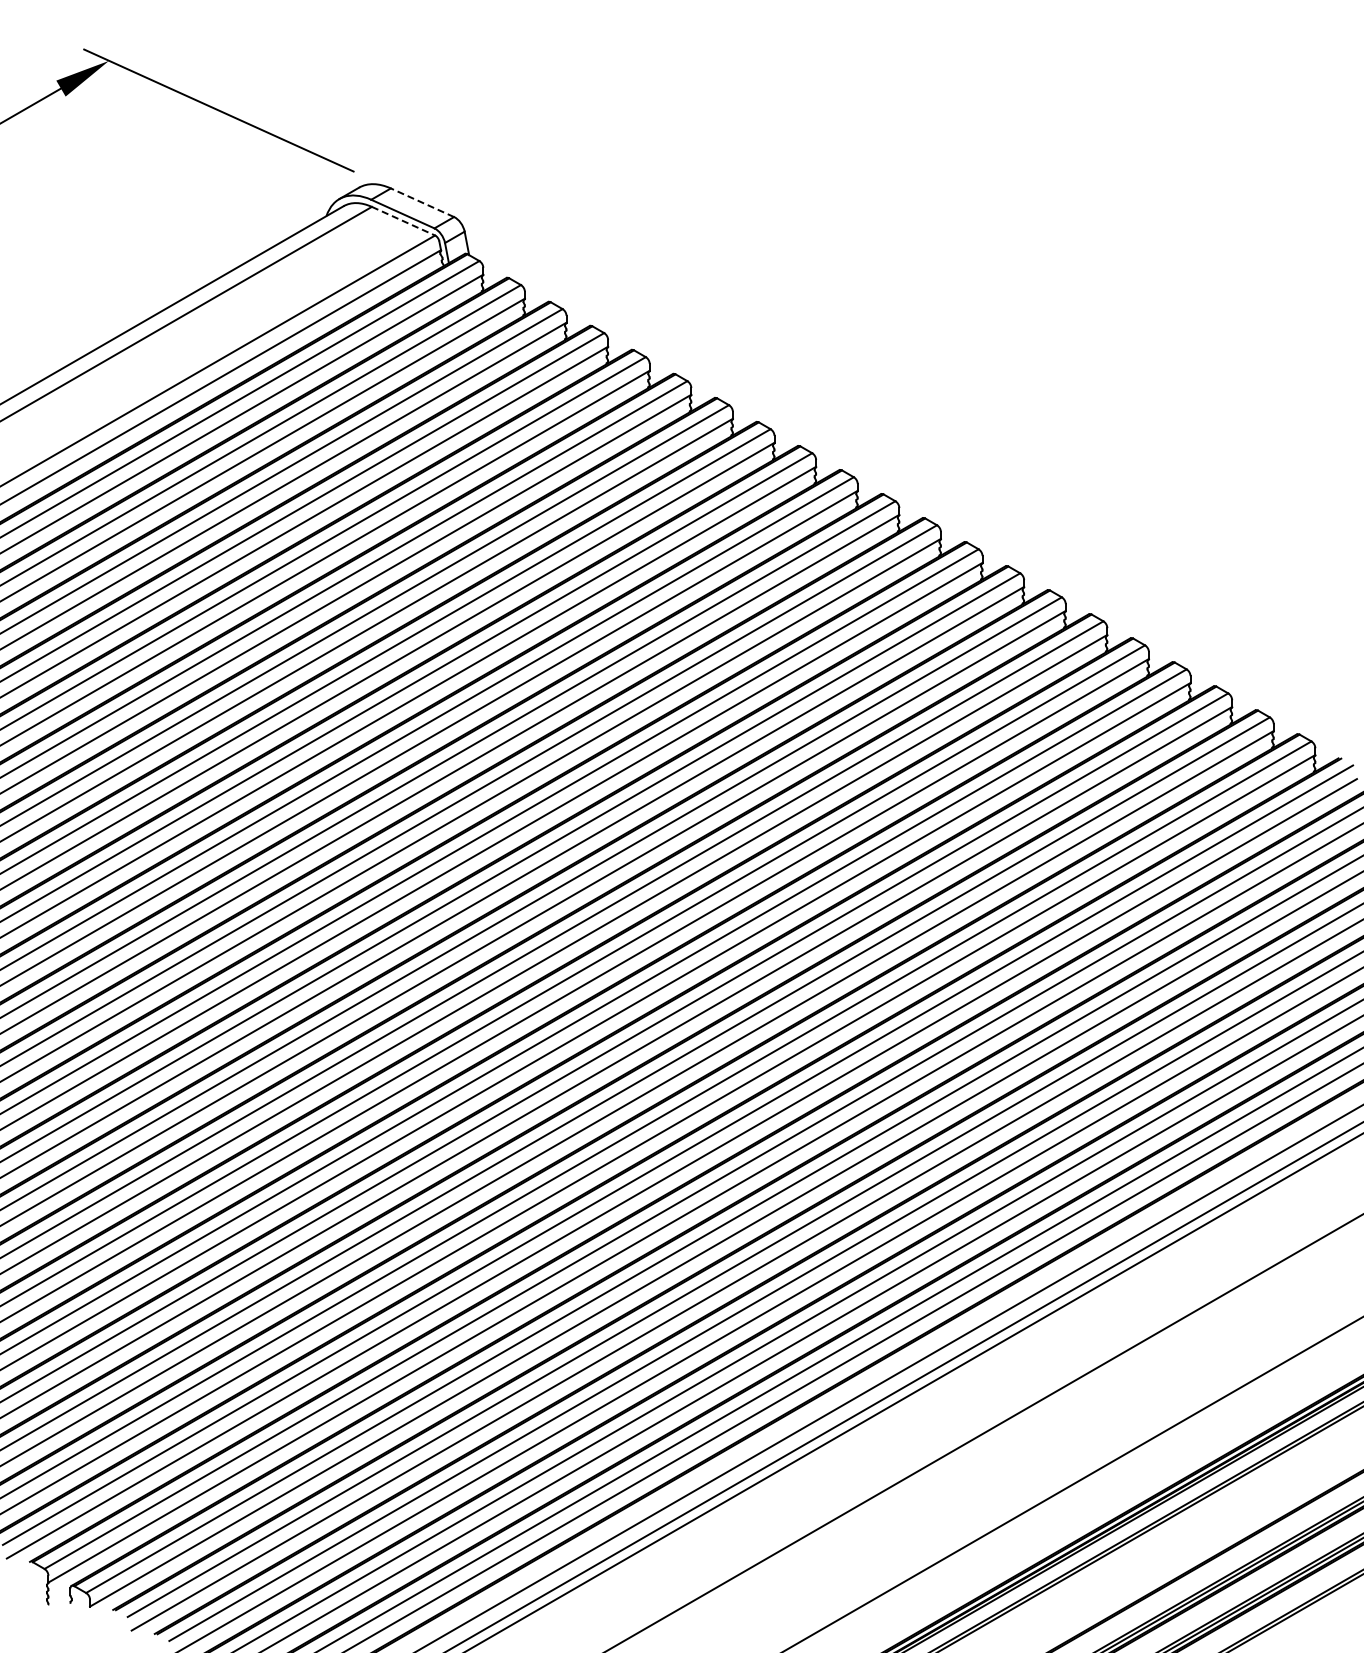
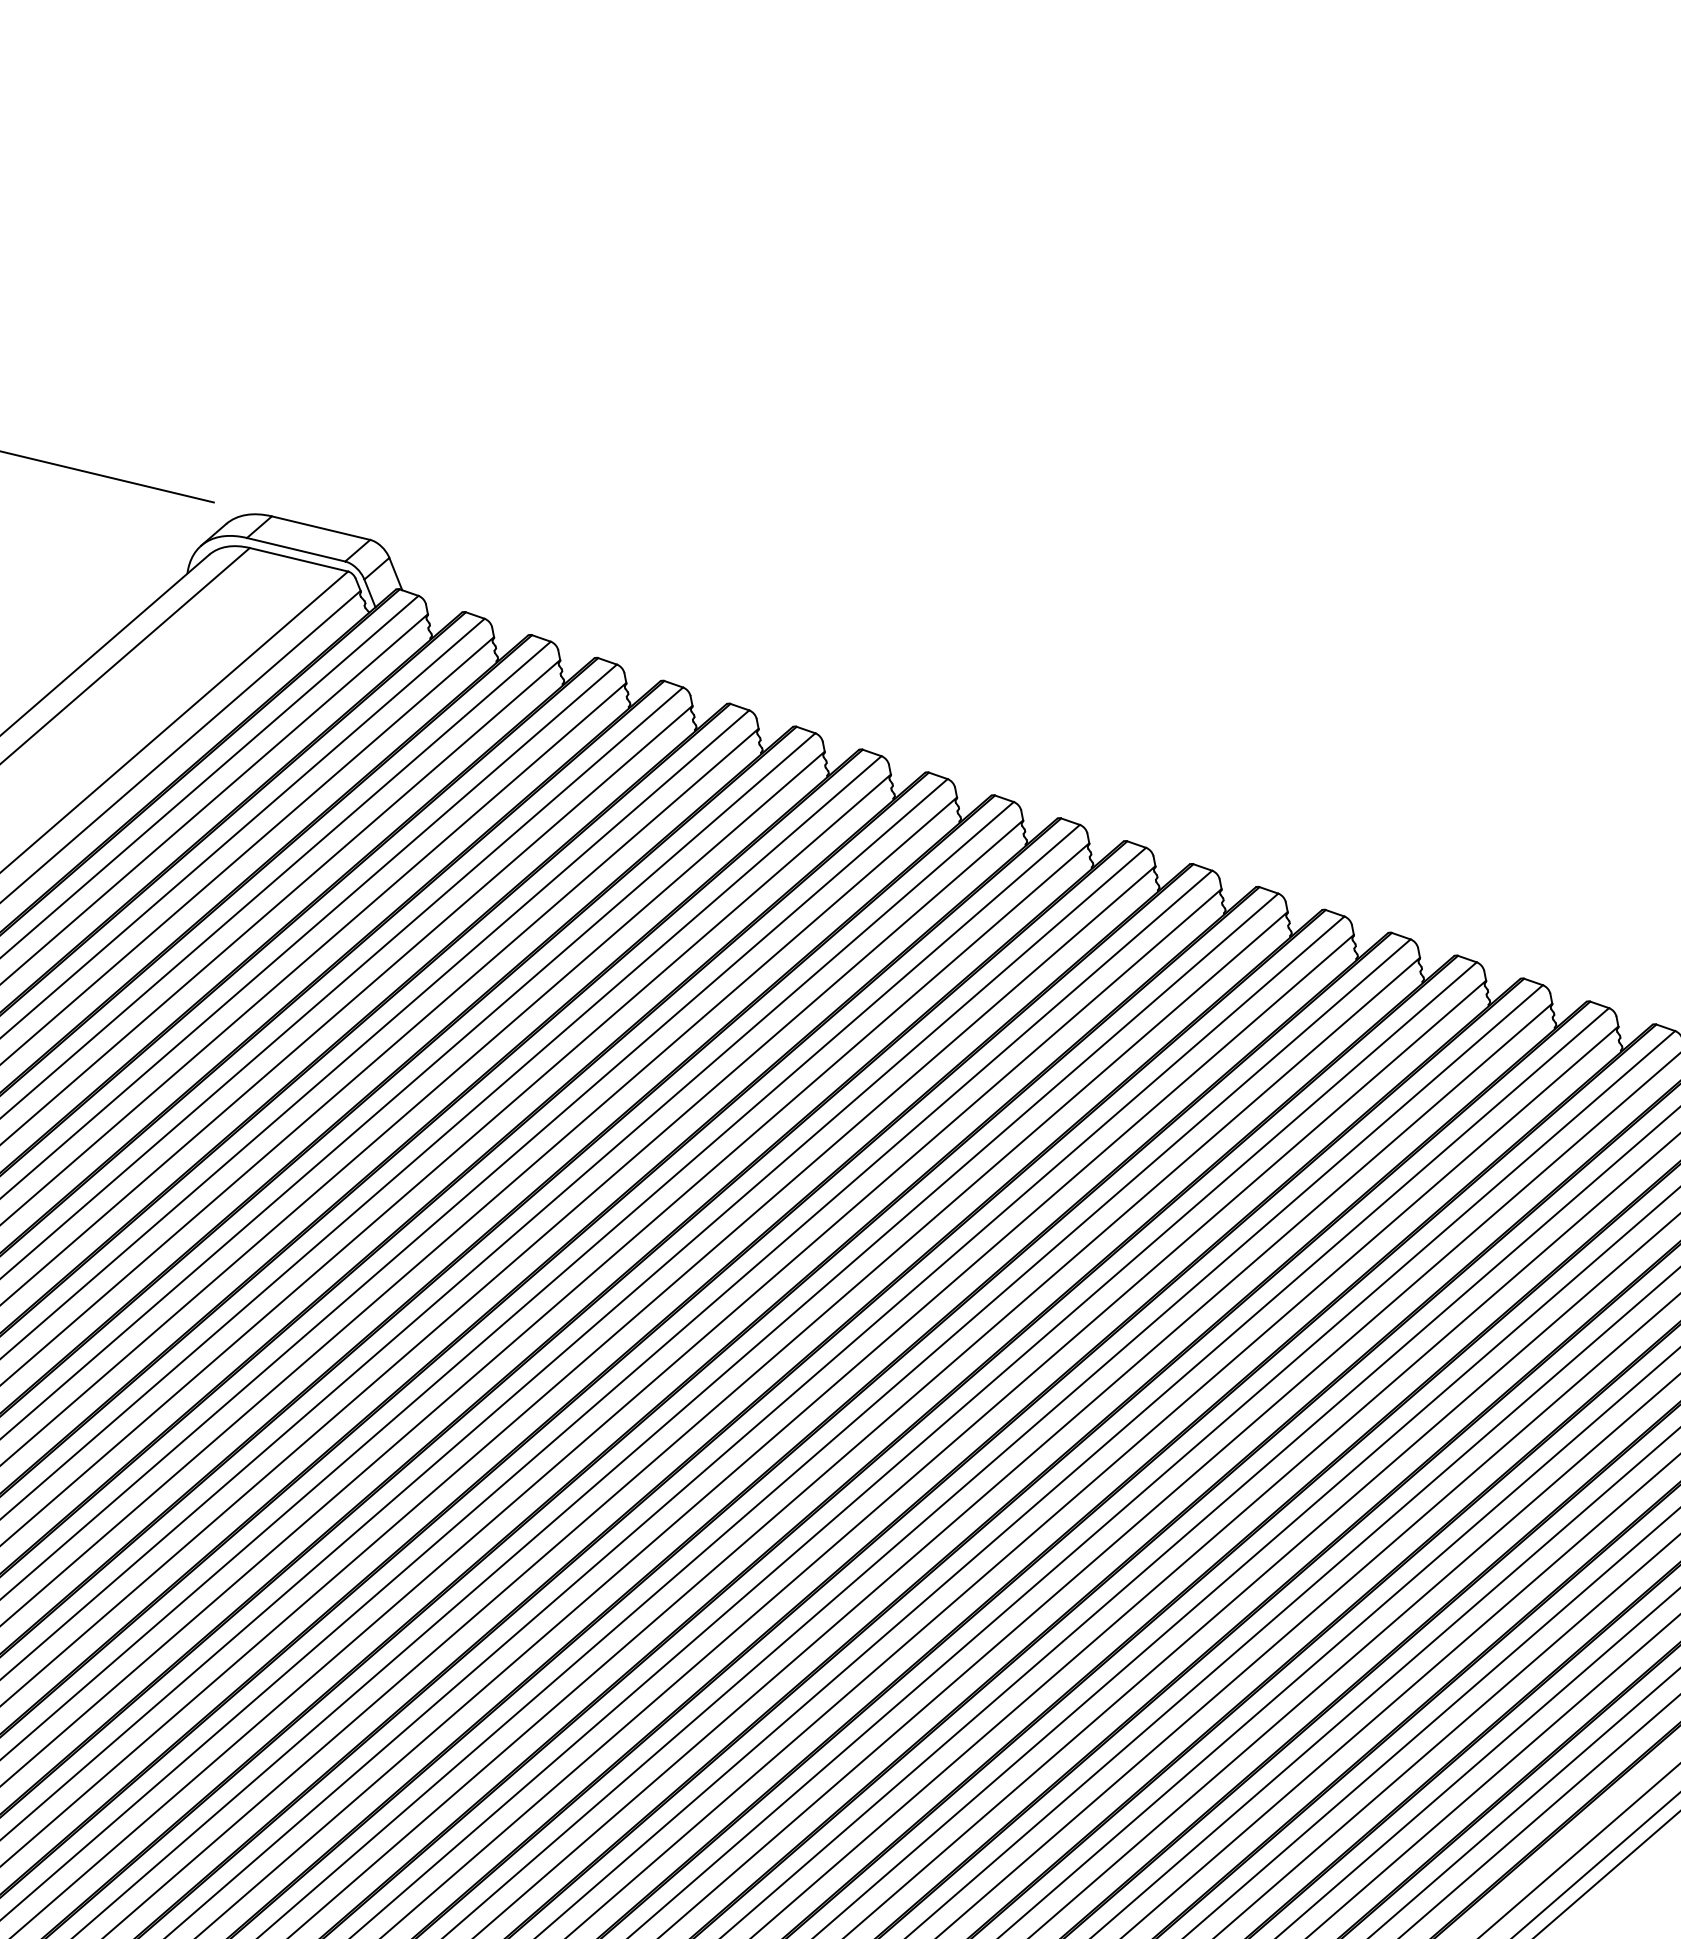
line: (422, 202) -> (320, 527), dashed -> solid
line: (403, 221) -> (299, 560), dashed -> solid

